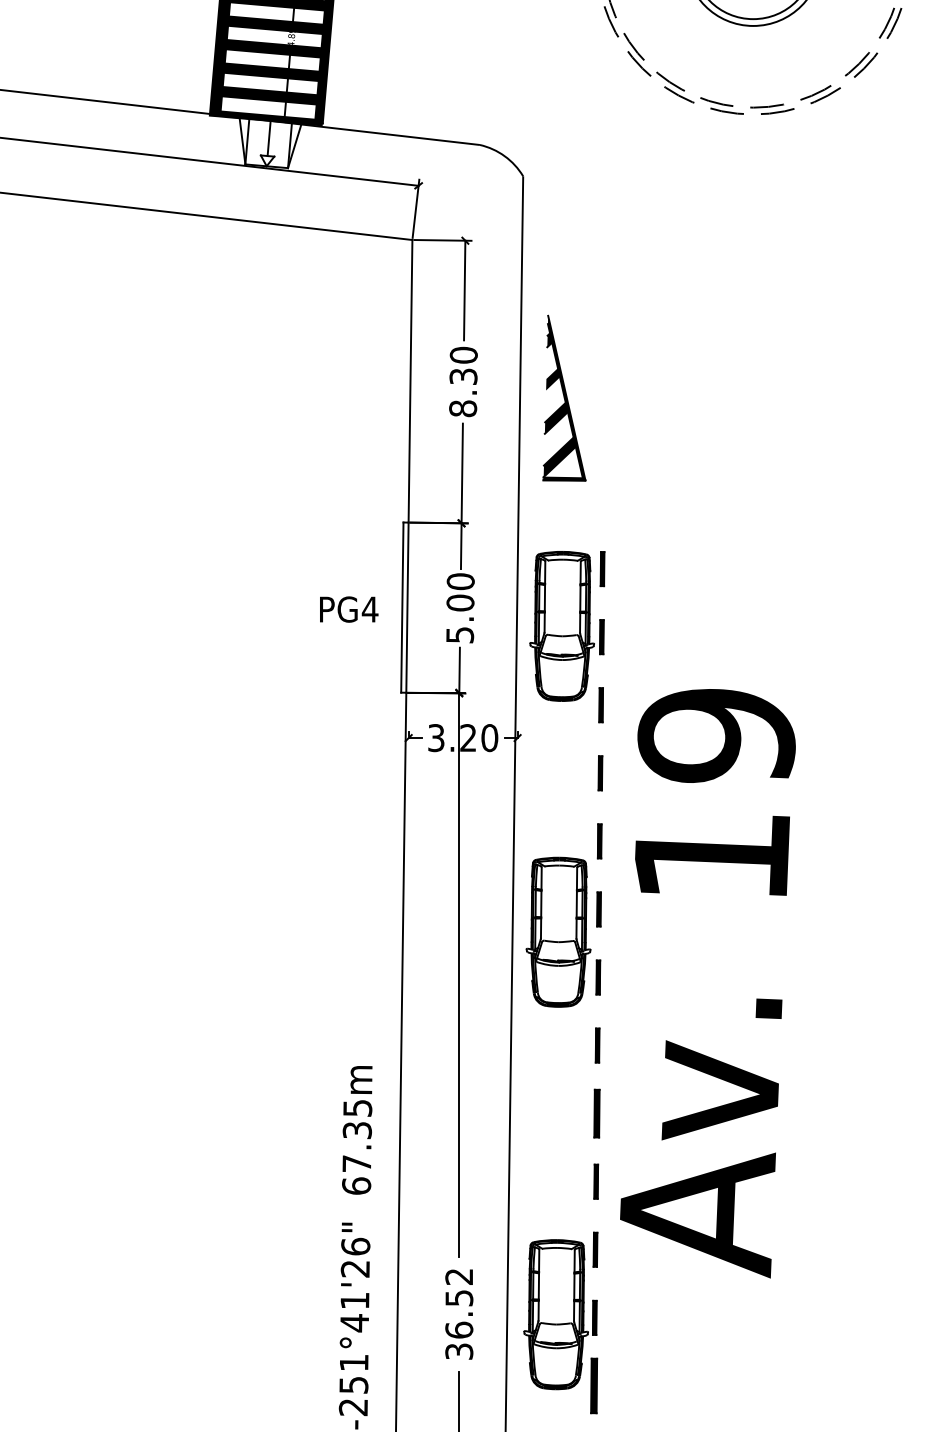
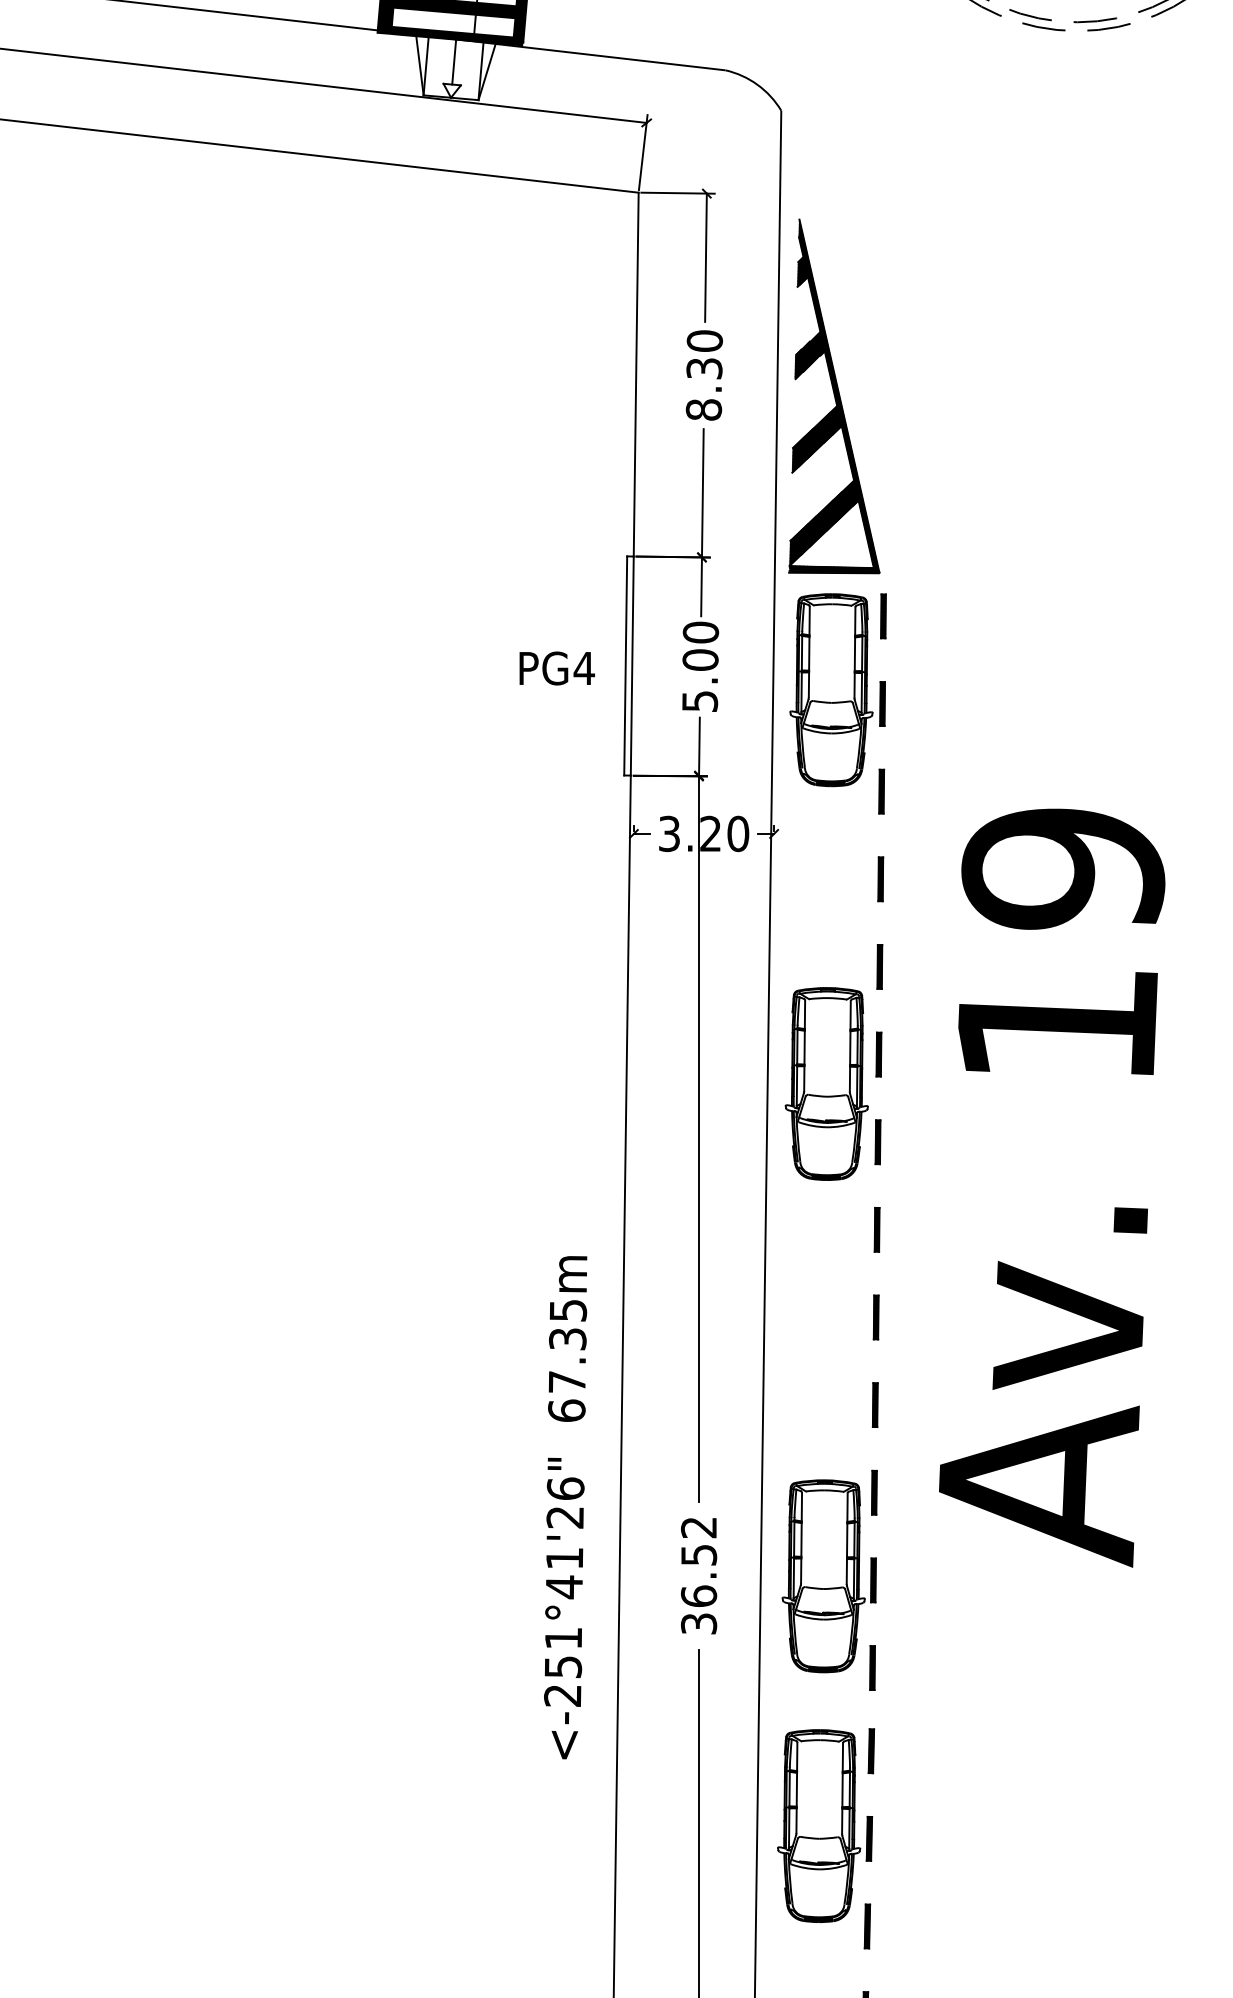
part: (564, 398) -> (834, 396), size x1.67
text: (708, 983) -> (1052, 1187), moved
part: (596, 1113) -> (875, 1317), size x0.71
part: (594, 1385) -> (872, 1667), size x0.62

